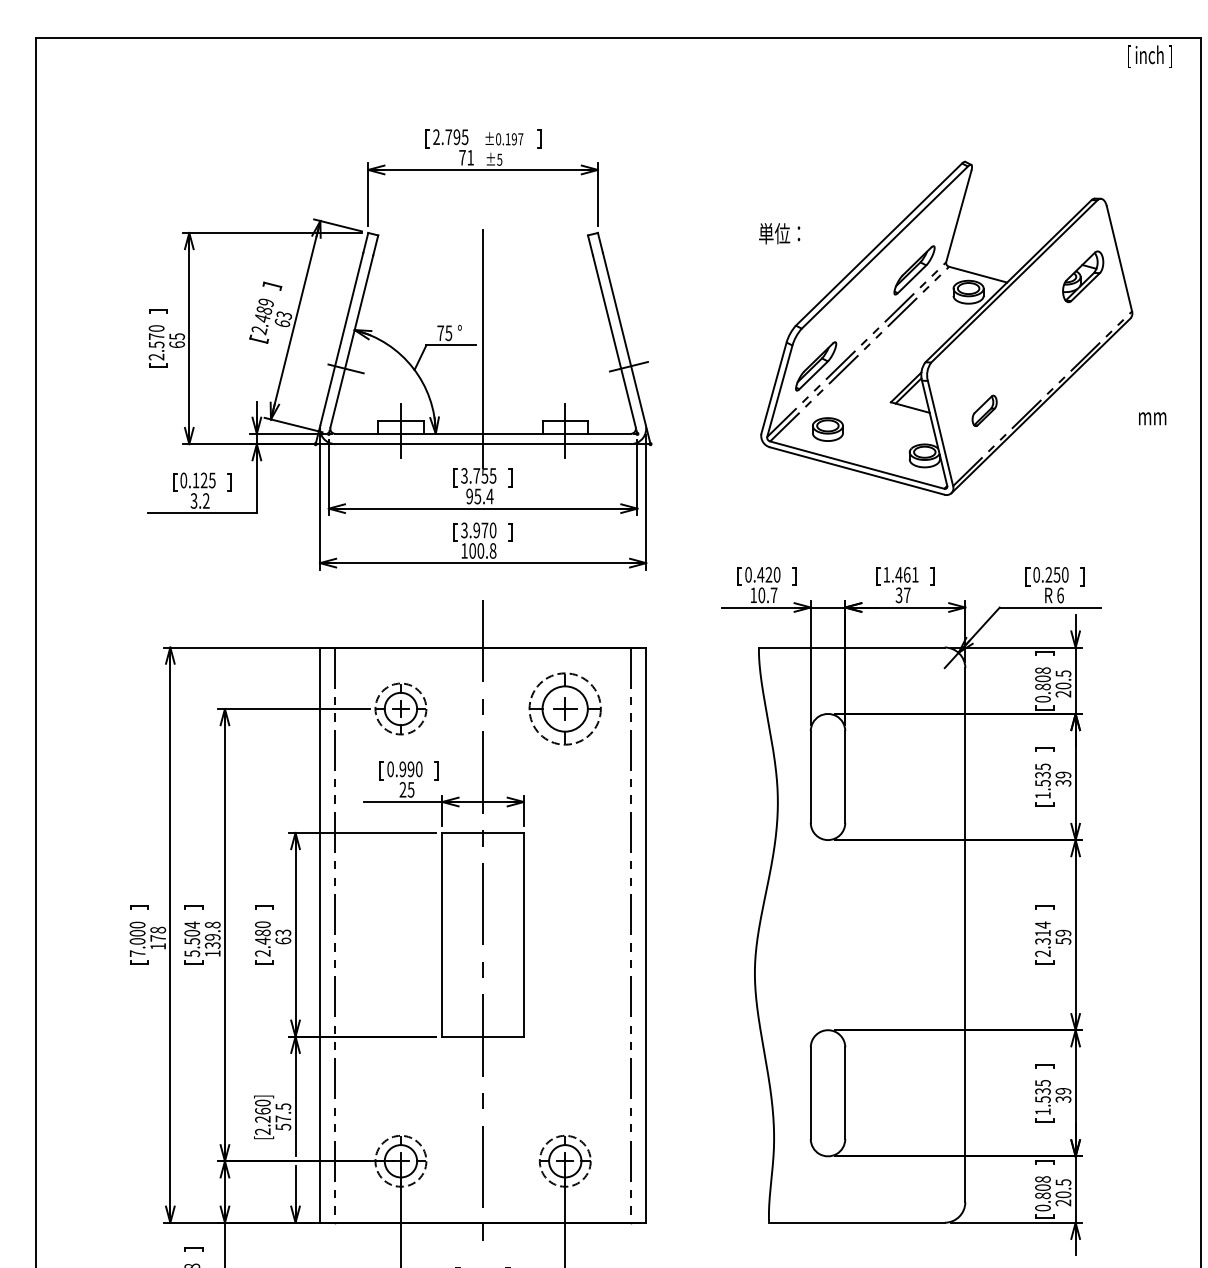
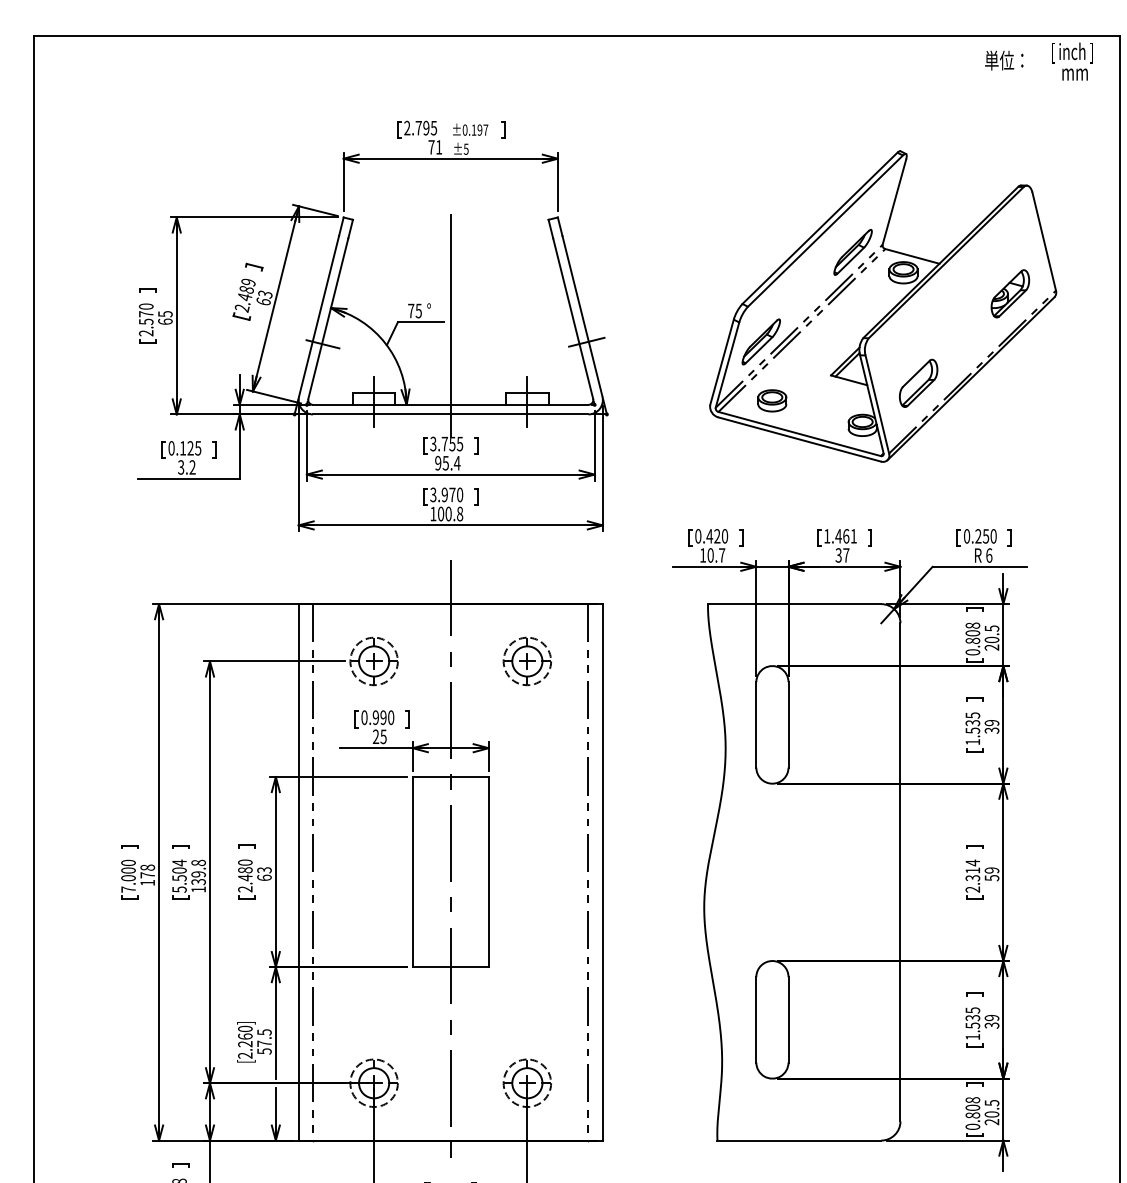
text: (779, 233) -> (1004, 60), moved
part: (1083, 276) -> (1010, 293), moved
part: (984, 410) -> (918, 383), size x1.67
text: (1152, 418) -> (1075, 74), moved
part: (565, 708) -> (527, 660), size x0.71

